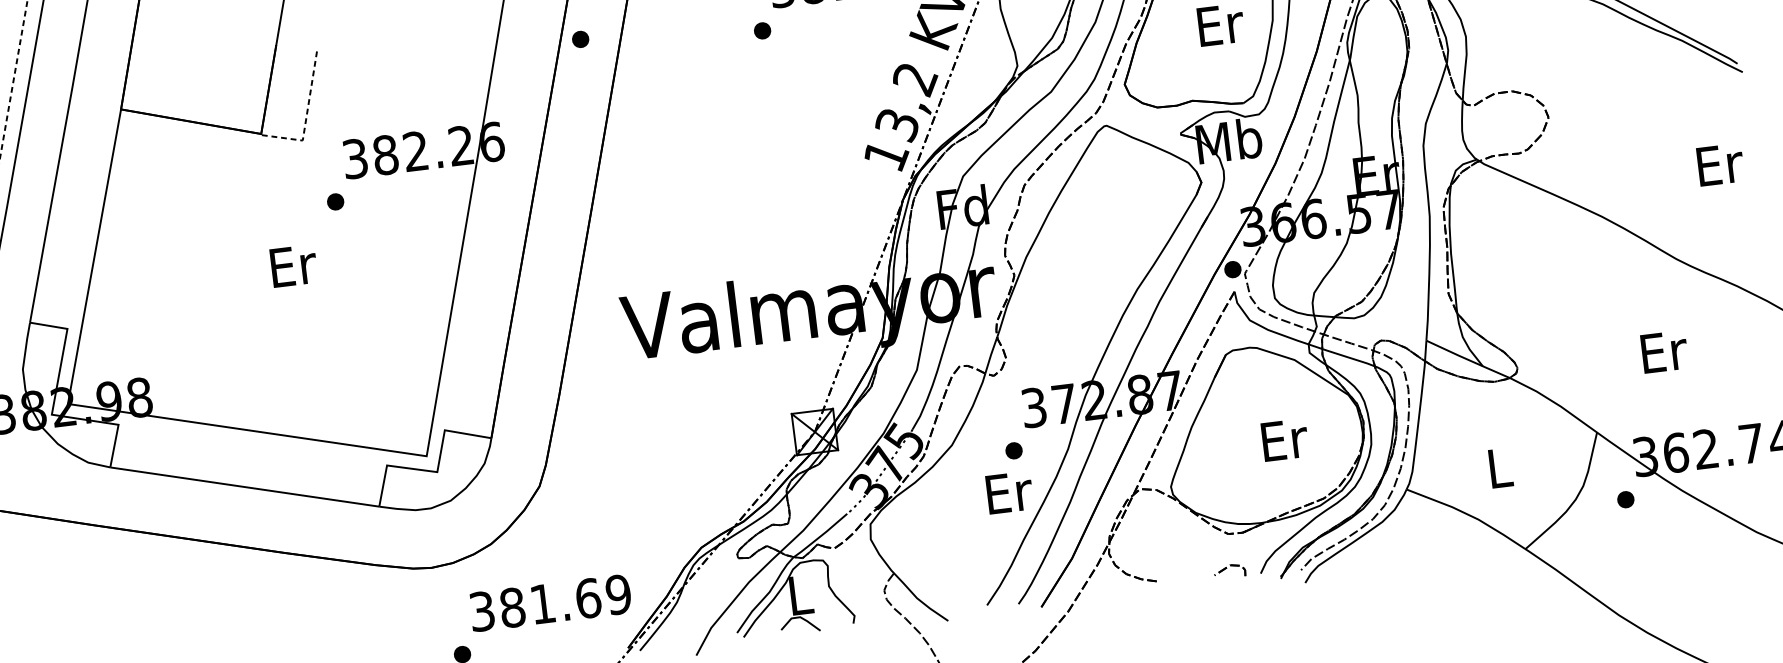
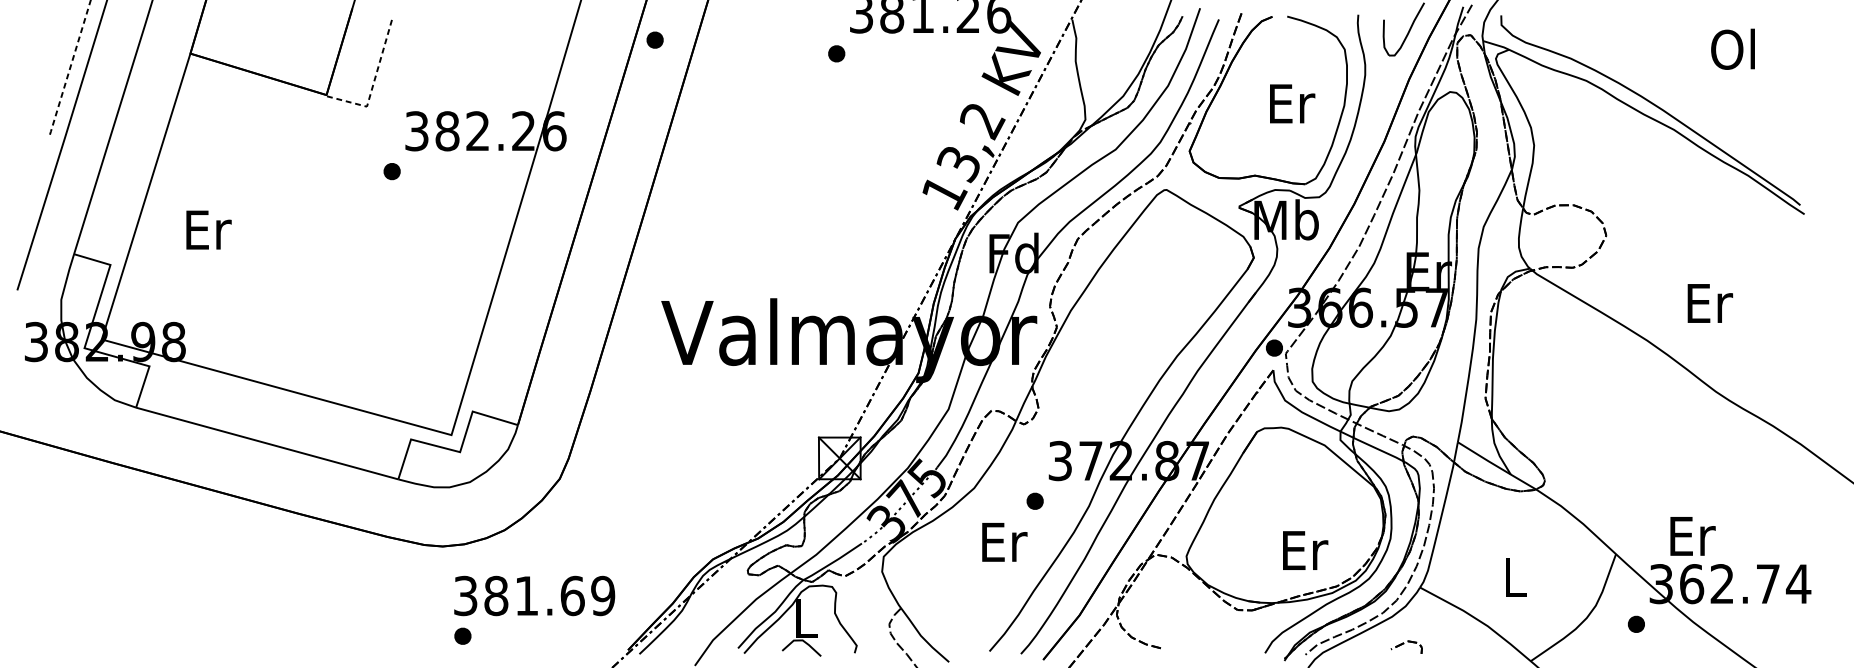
text: (1720, 164) -> (1710, 303), moved
text: (293, 265) -> (208, 229), moved
text: (1664, 352) -> (1692, 536), moved
text: (1285, 439) -> (1305, 550), moved
text: (1009, 492) -> (1004, 542), moved
part: (1229, 570) -> (1406, 646), moved
text: (550, 602) -> (534, 595), moved

